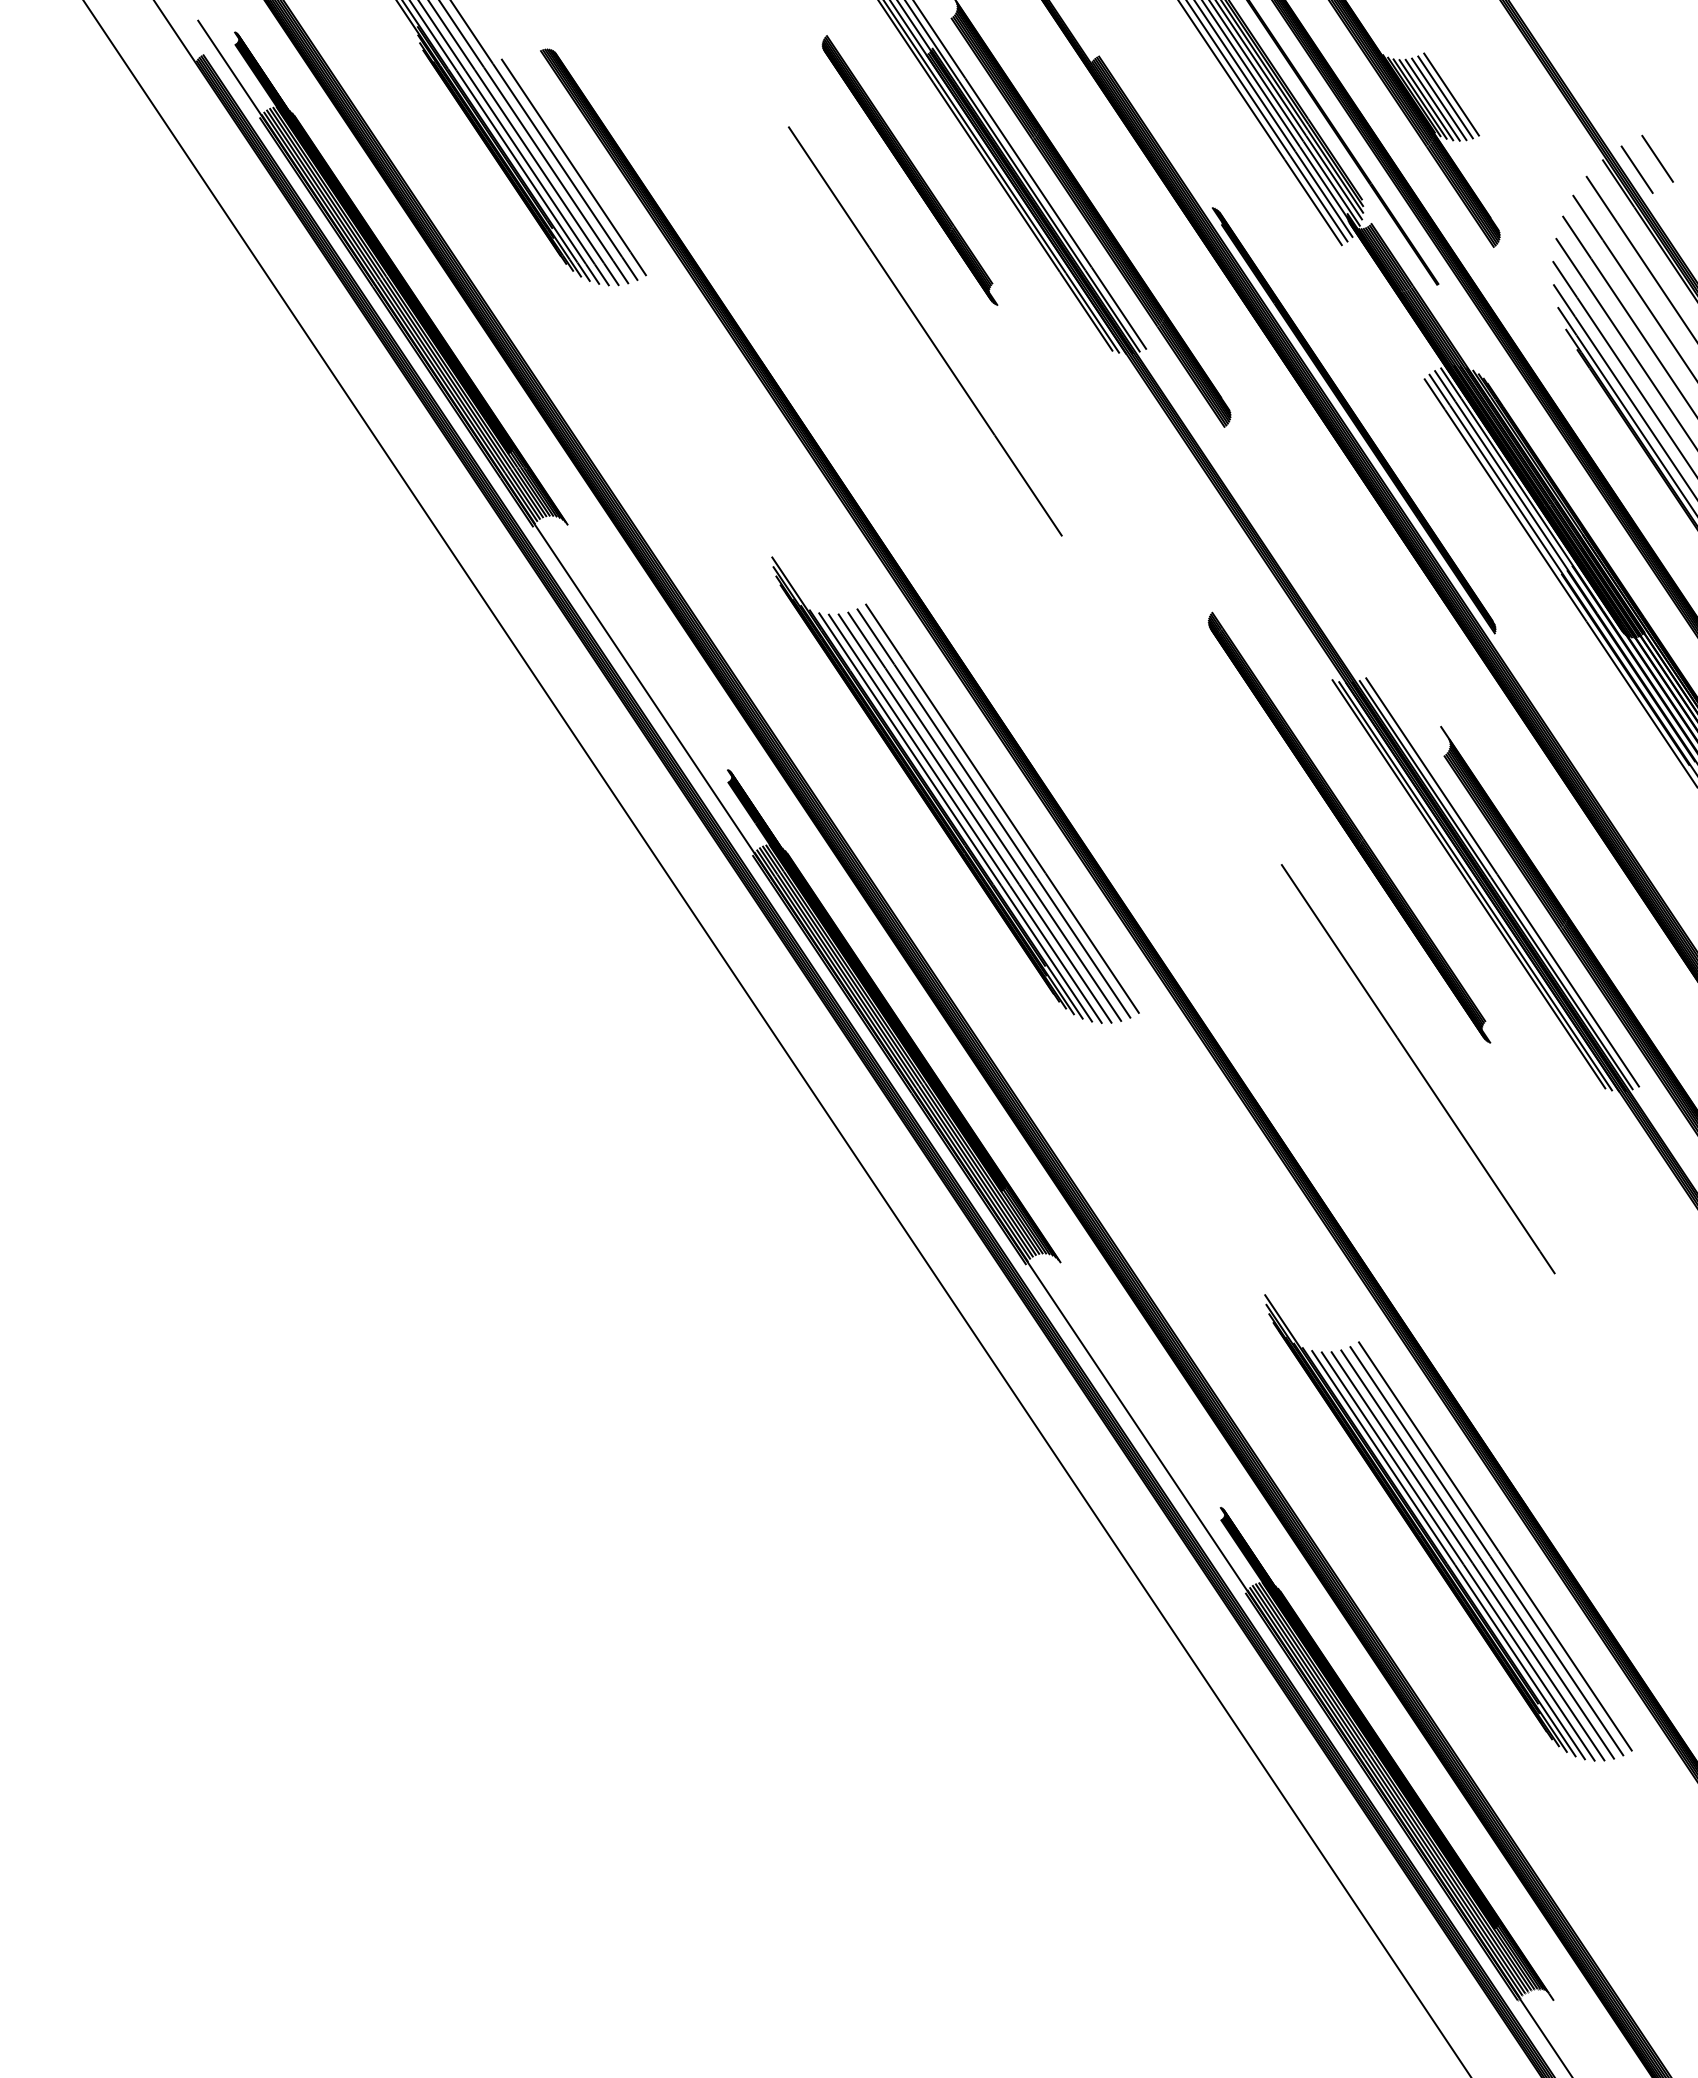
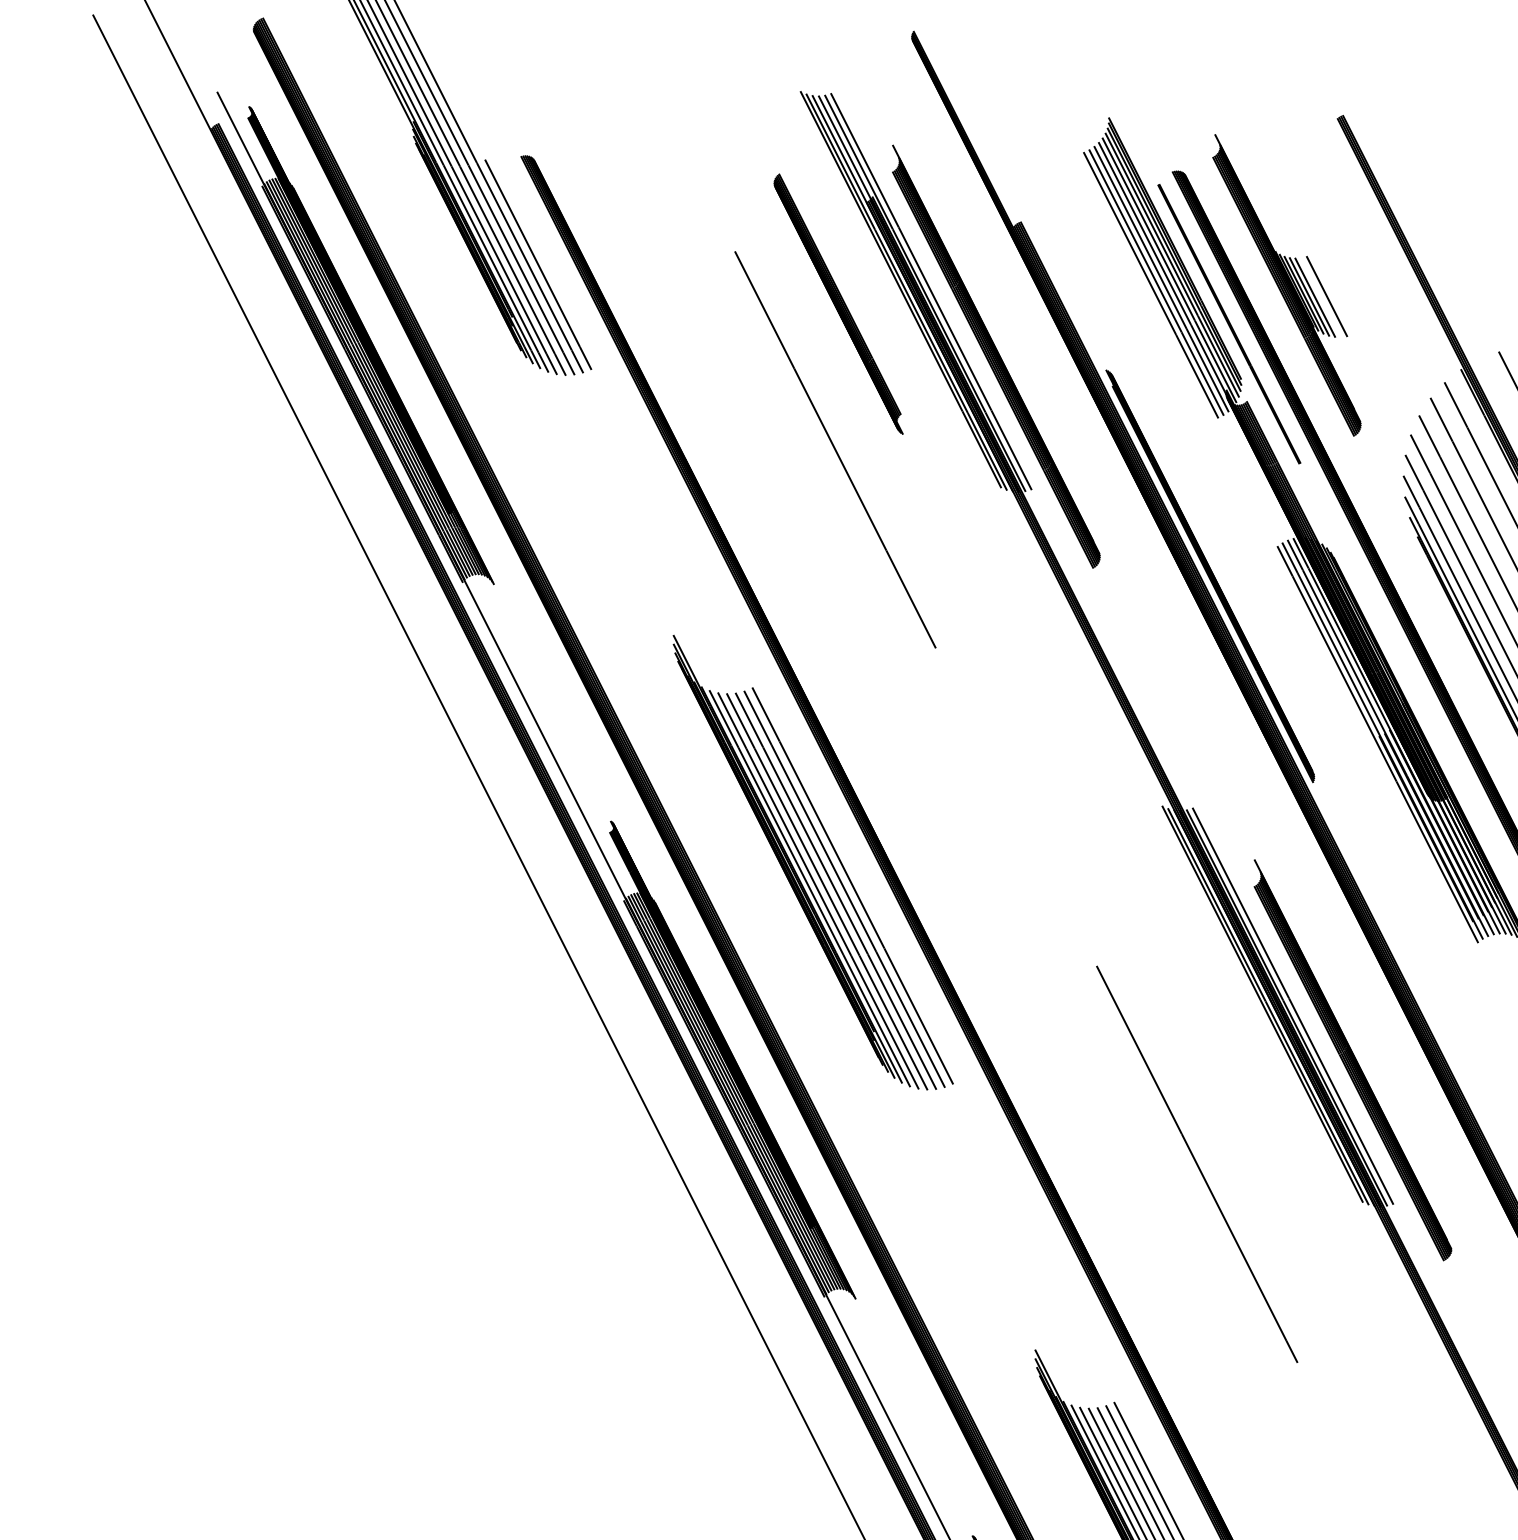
line: (1451, 94) -> (1332, 294), removed
line: (1438, 98) -> (1320, 296), removed
line: (1637, 169) -> (1491, 381), removed
part: (1349, 827) -> (1161, 940), removed

